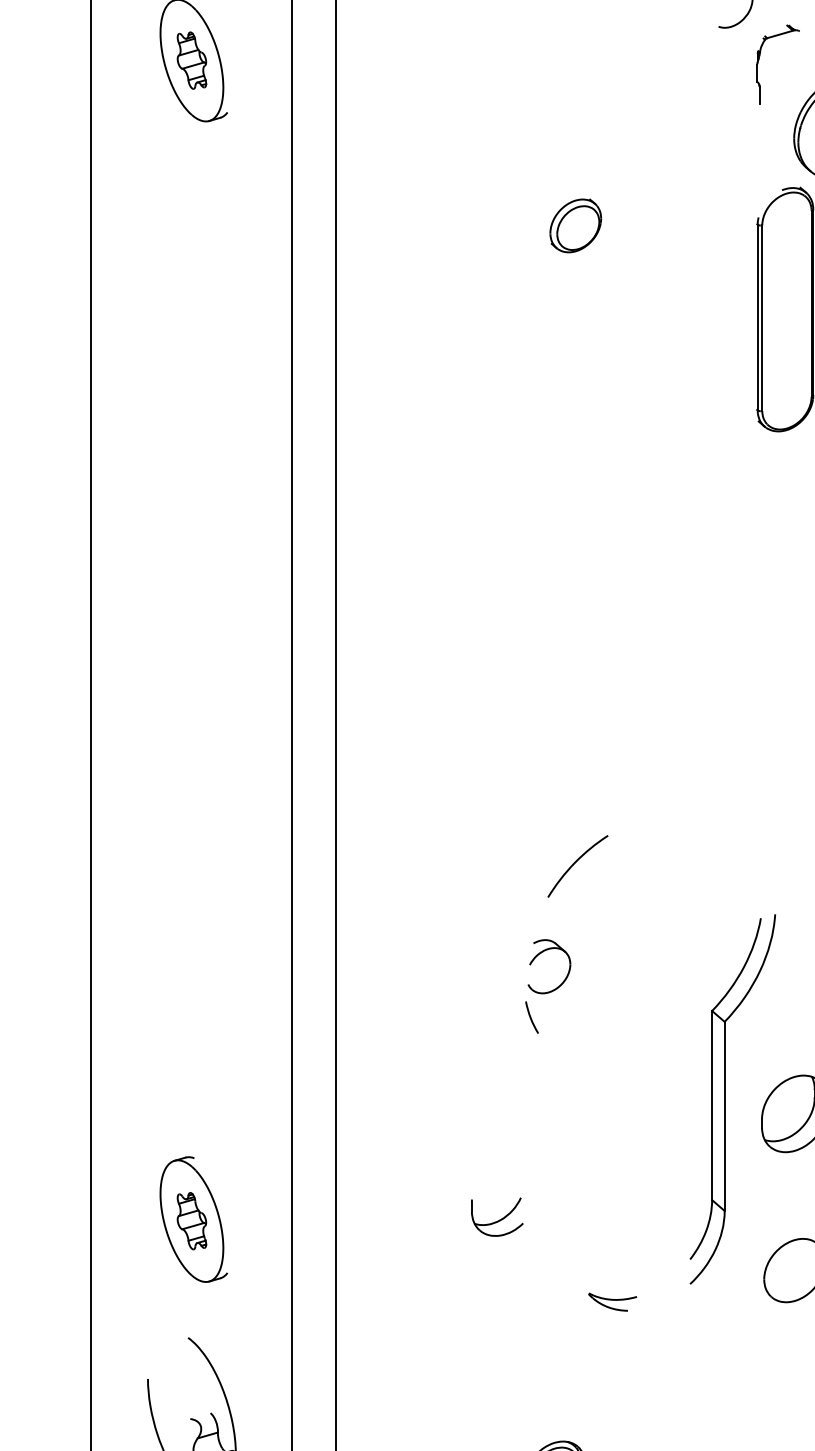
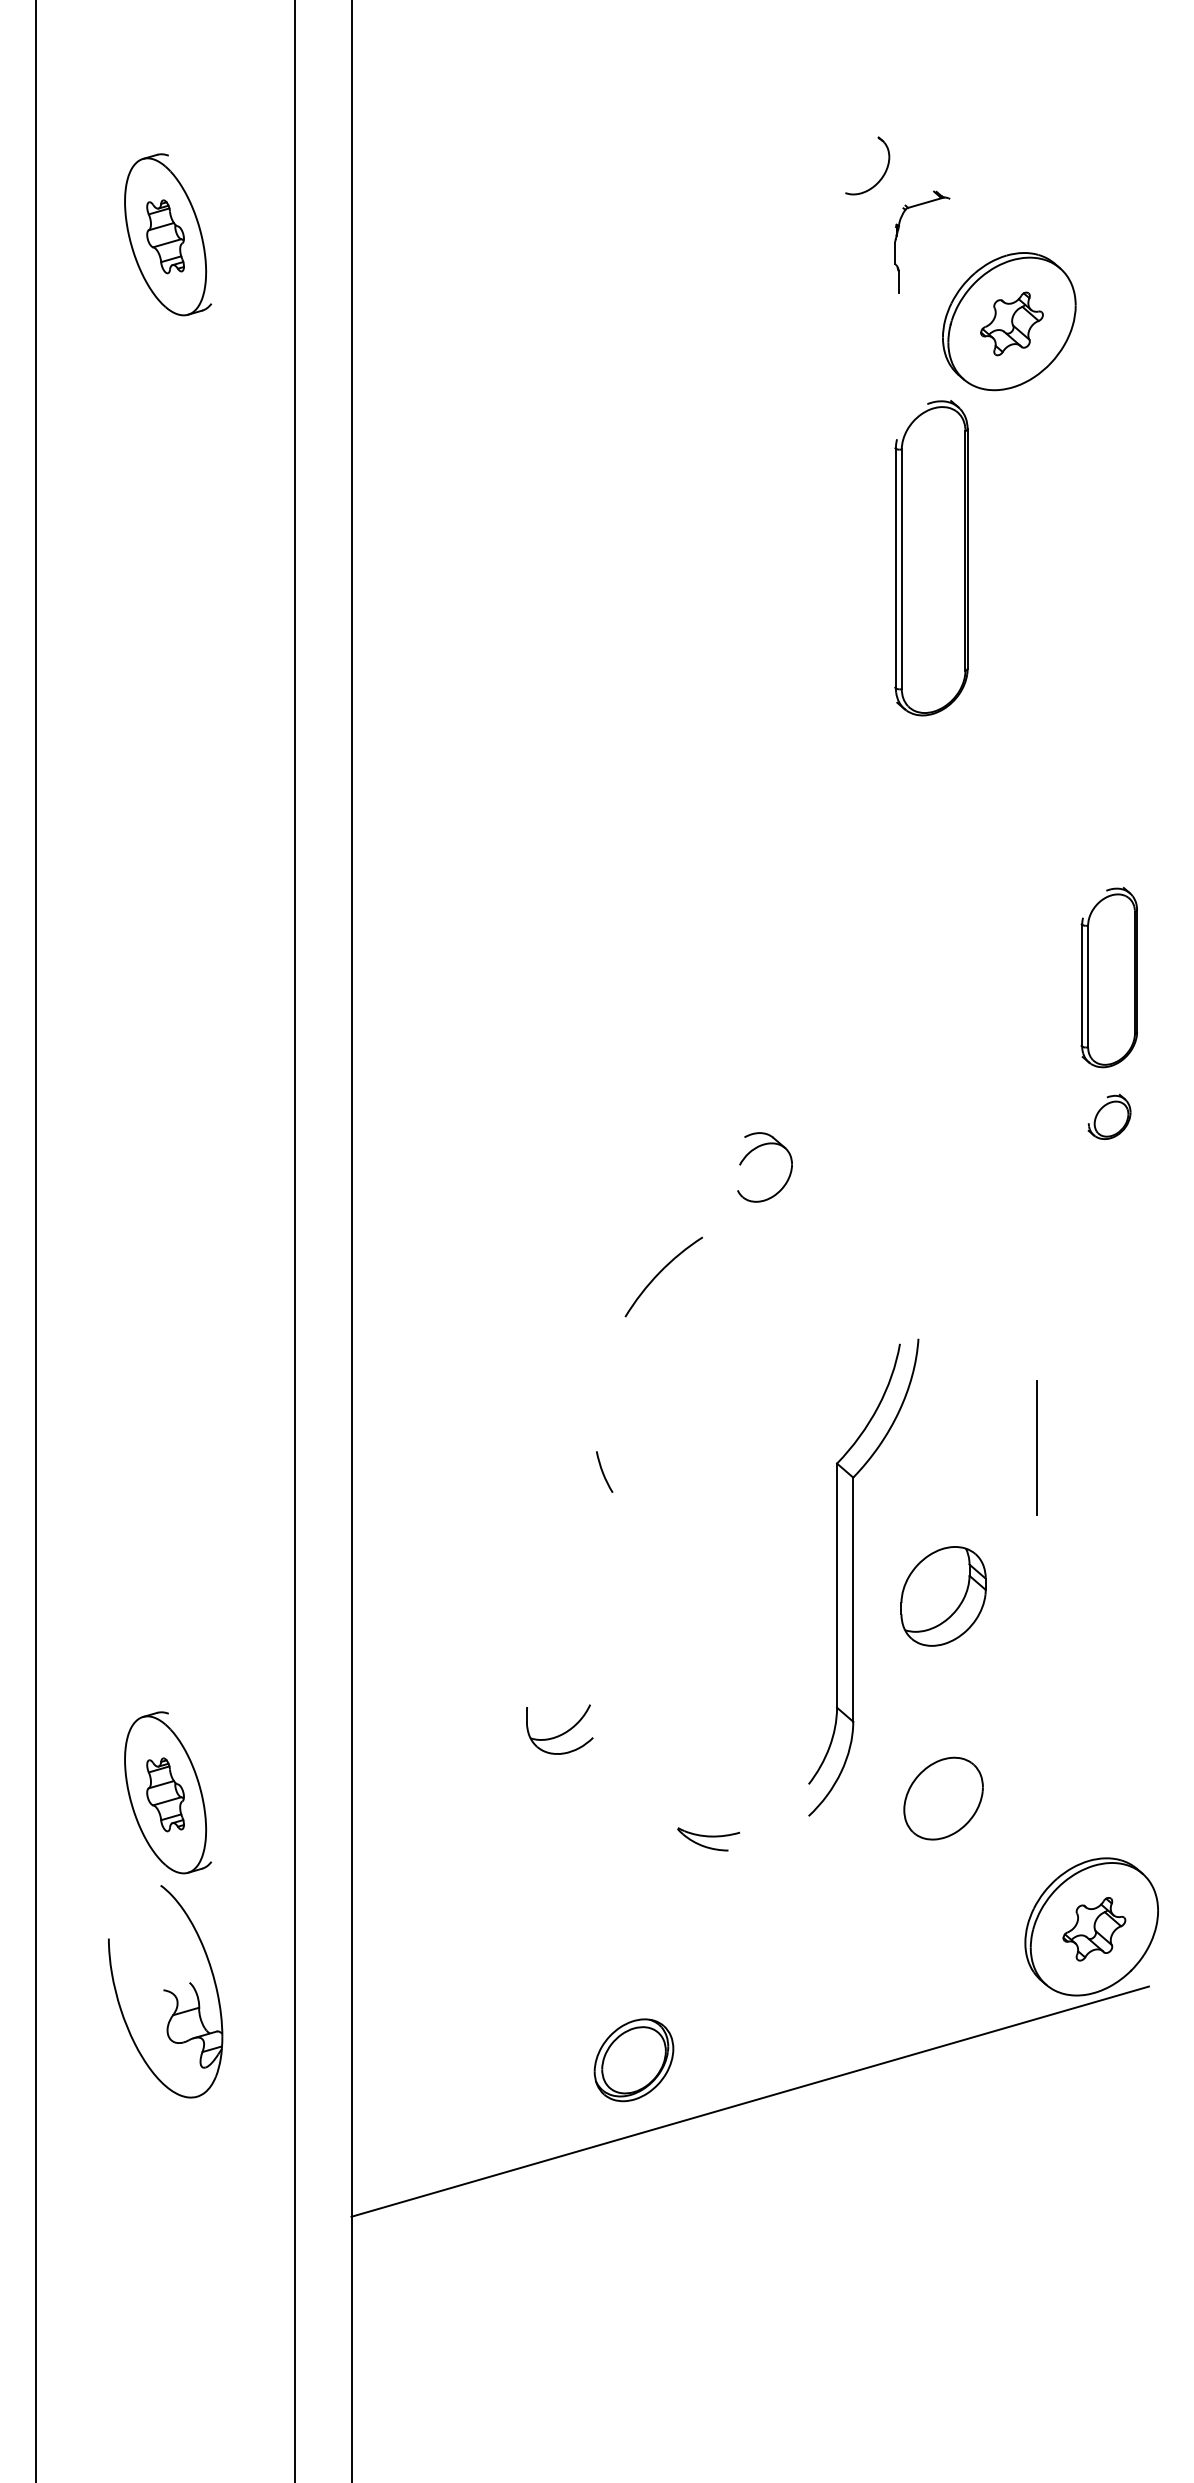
part: (575, 226) -> (660, 450), removed
part: (541, 953) -> (754, 1150), moved
part: (194, 1219) -> (168, 1792), moved

